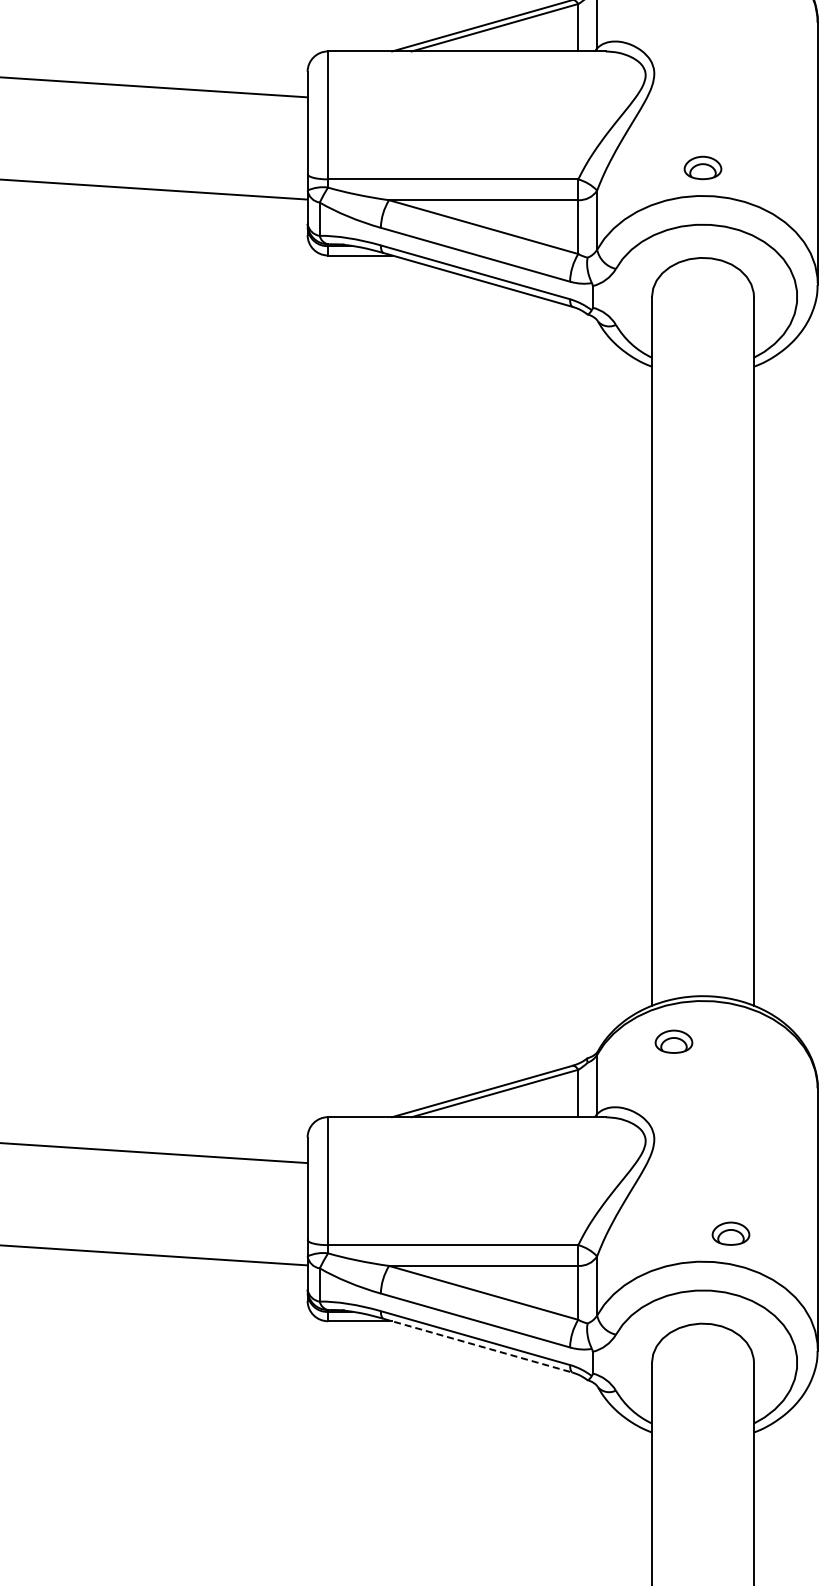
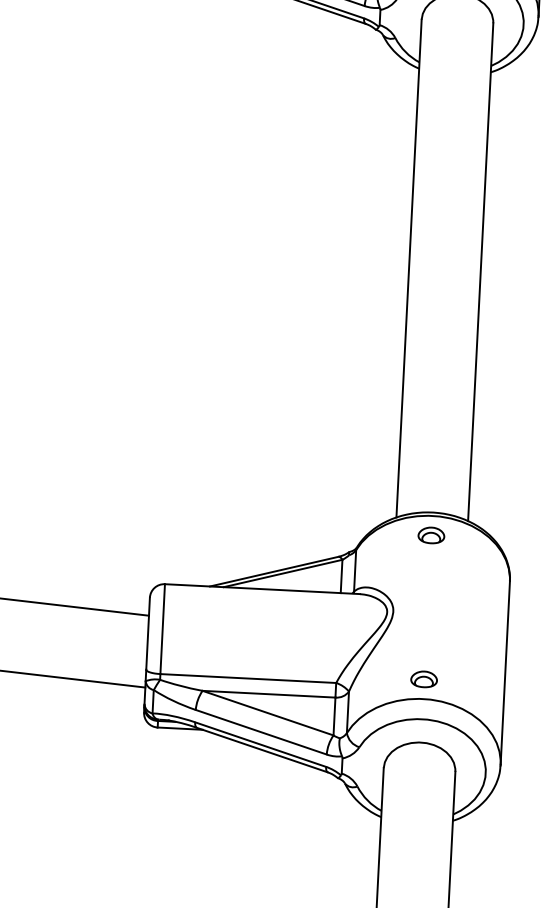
part: (673, 1041) -> (431, 535), moved
part: (730, 1233) -> (423, 679), moved
line: (478, 1345) -> (262, 749), dashed -> solid

